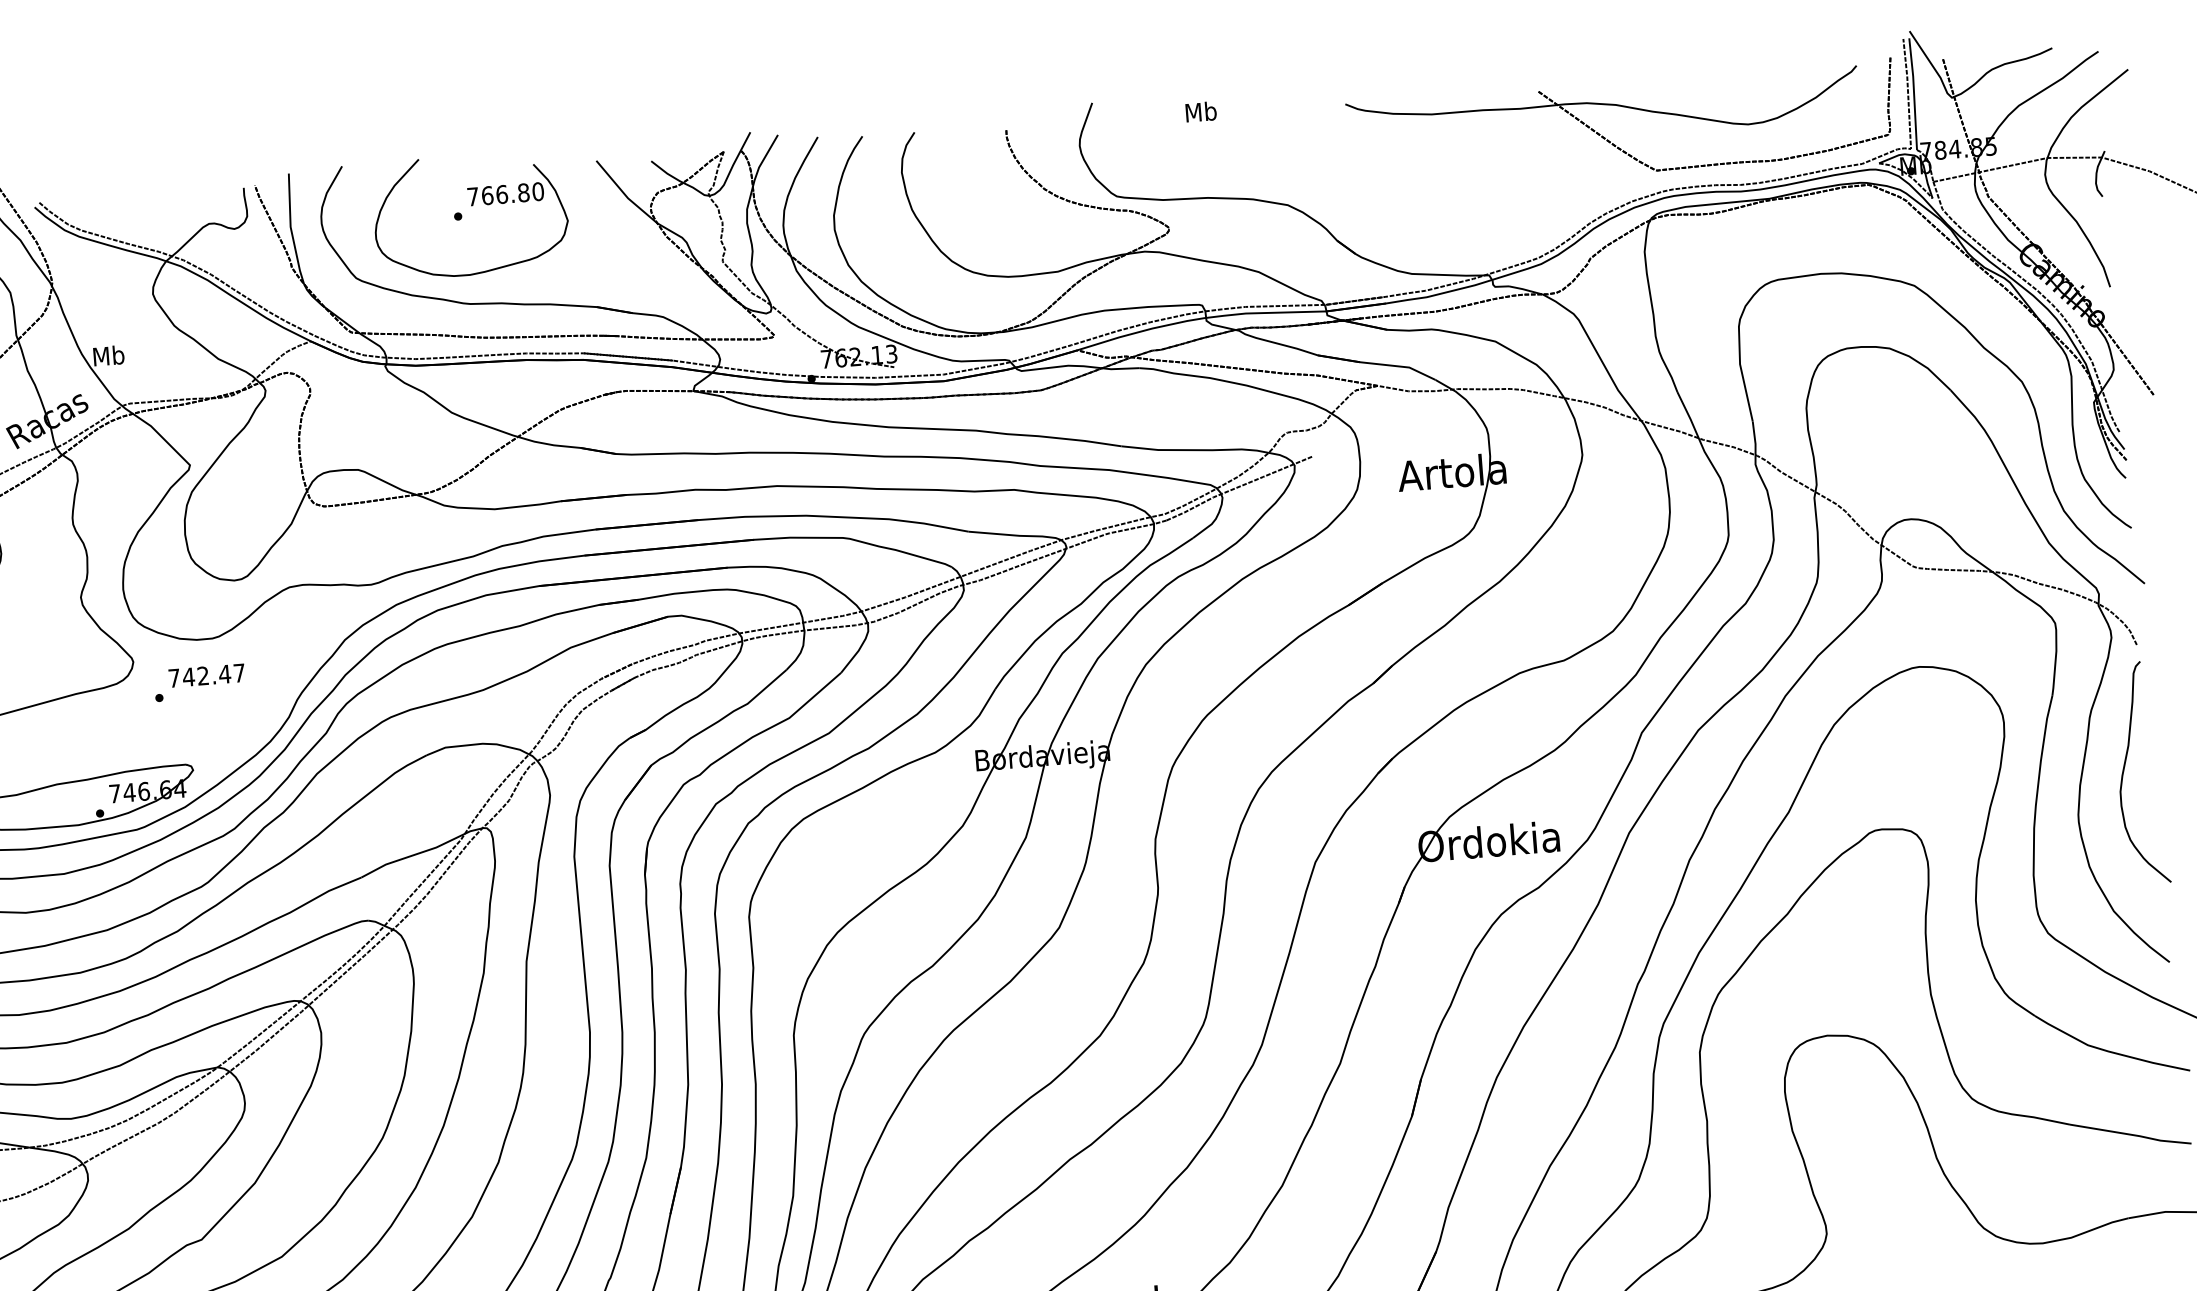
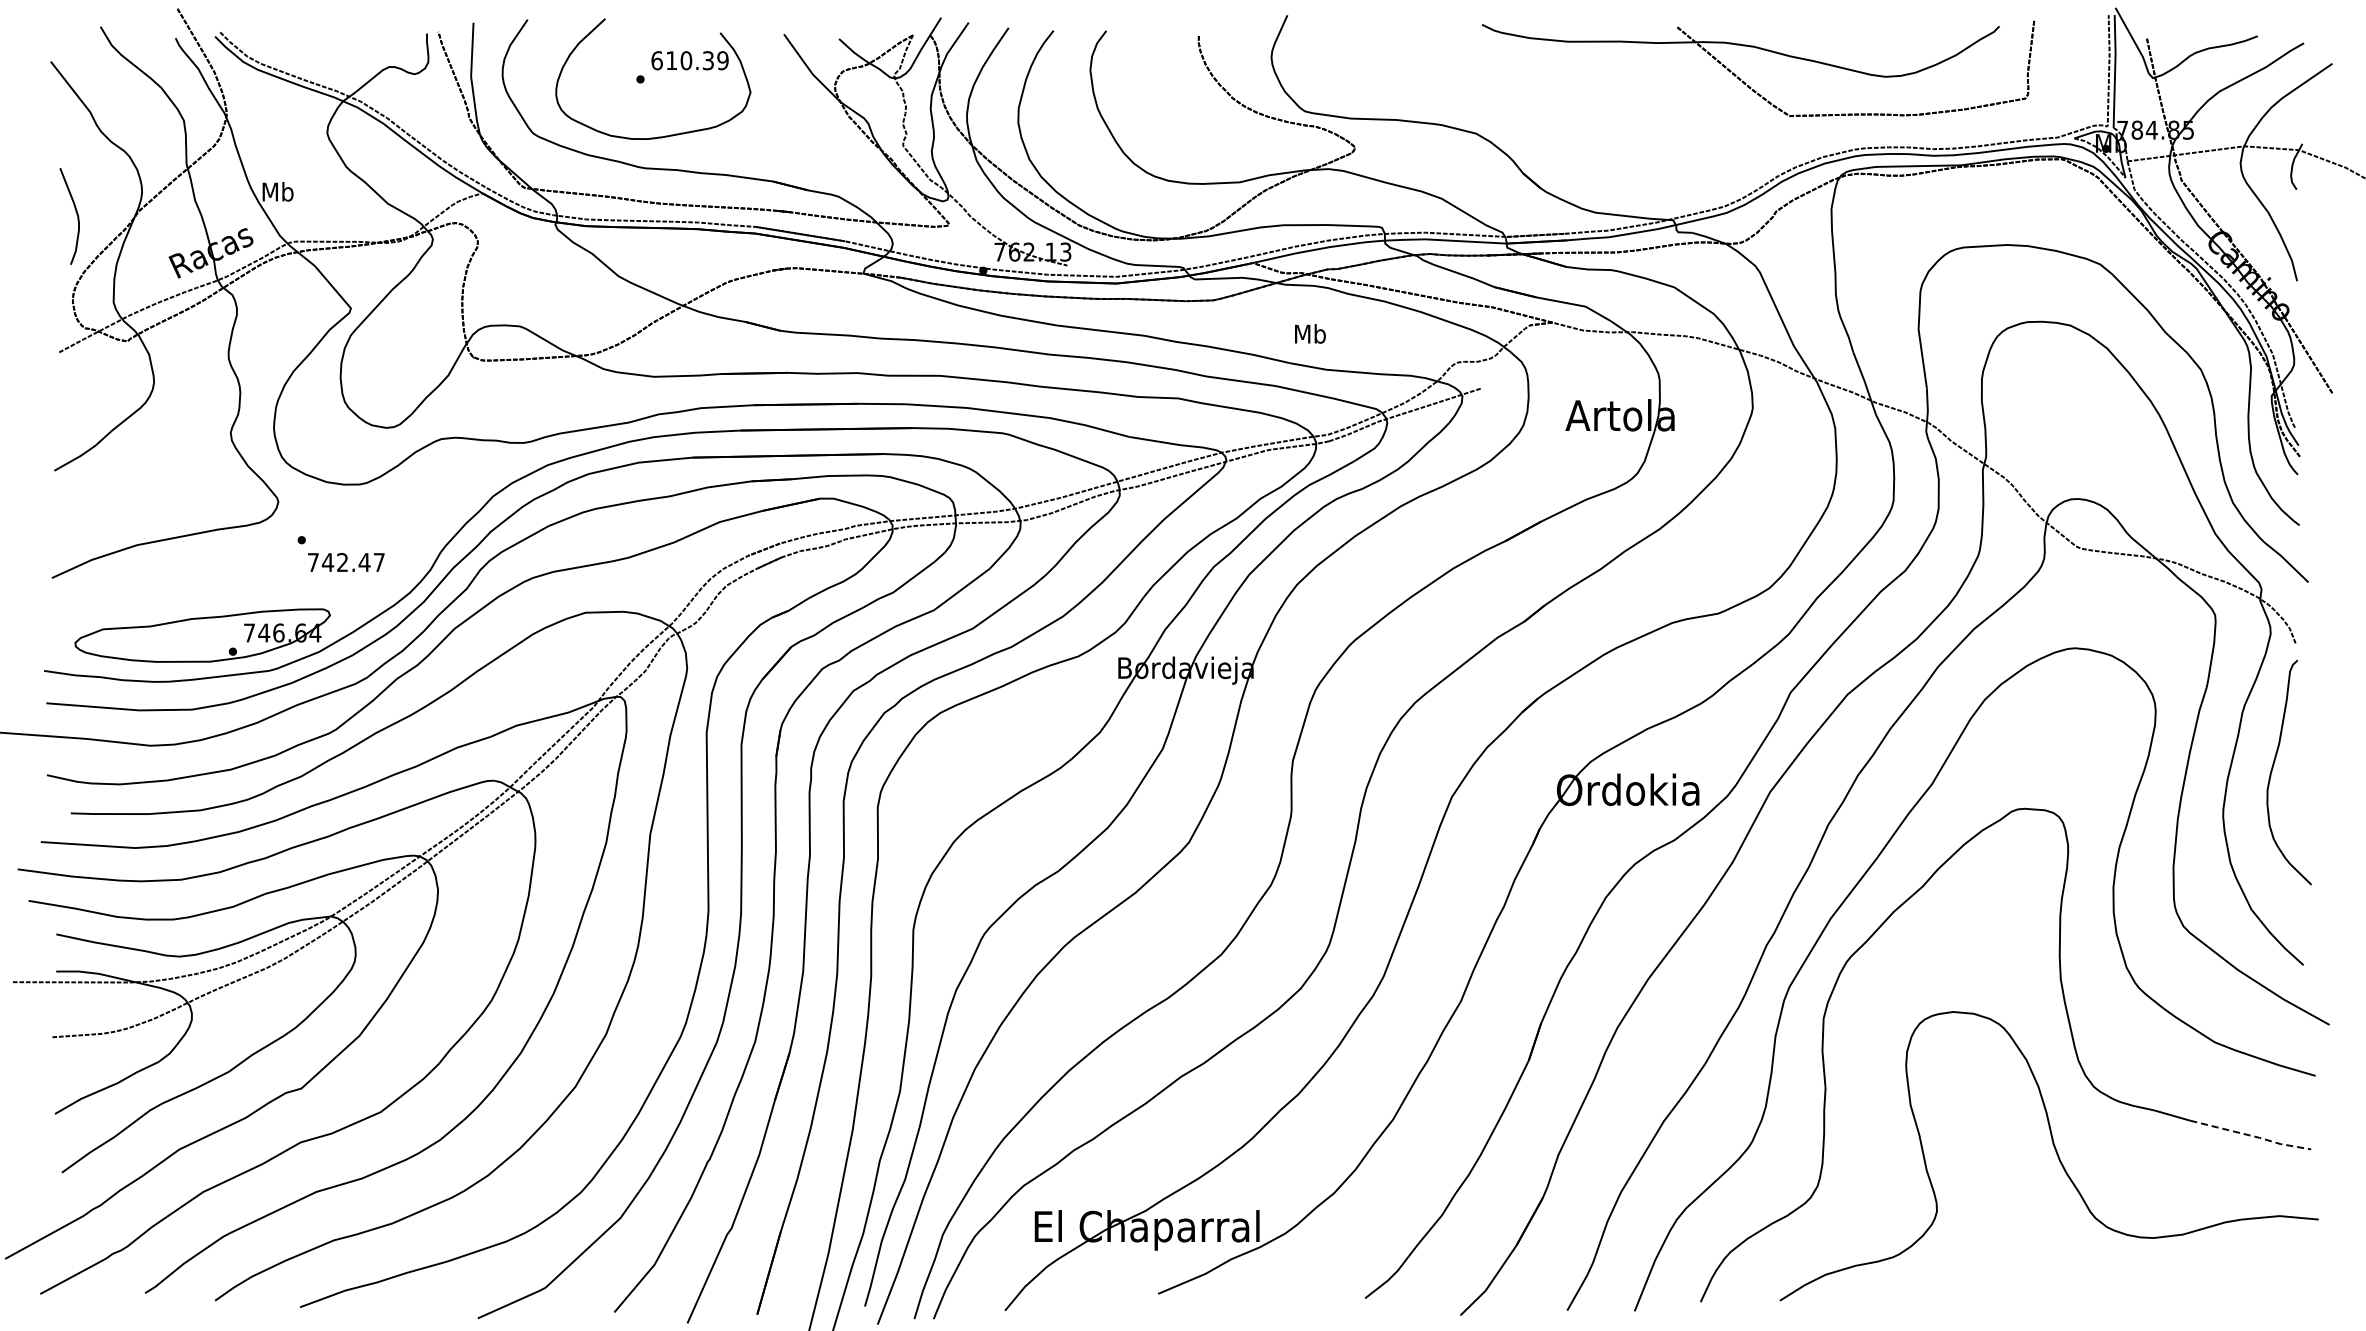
part: (1625, 107) -> (1763, 50), moved
text: (1201, 111) -> (1310, 333), moved
text: (505, 194) -> (689, 60), 766.80 -> 610.39
text: (207, 675) -> (346, 562), moved
line: (2132, 1134) -> (2252, 1135), solid -> dashed

